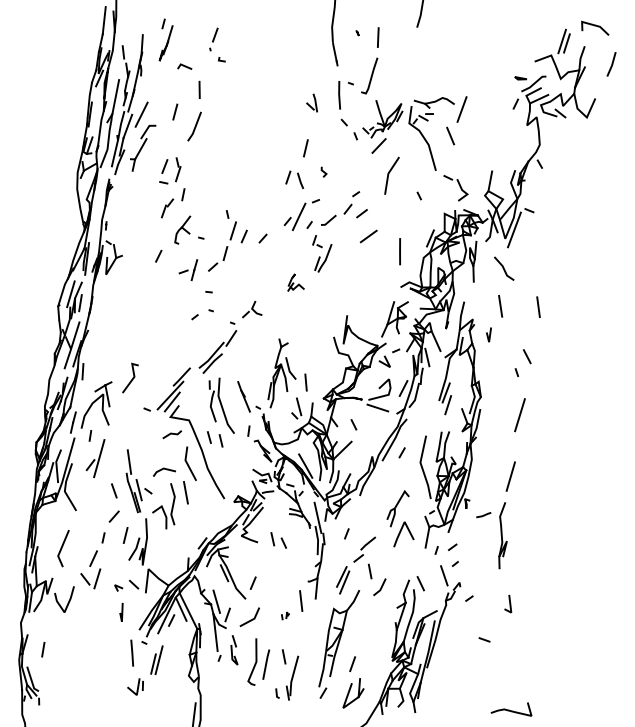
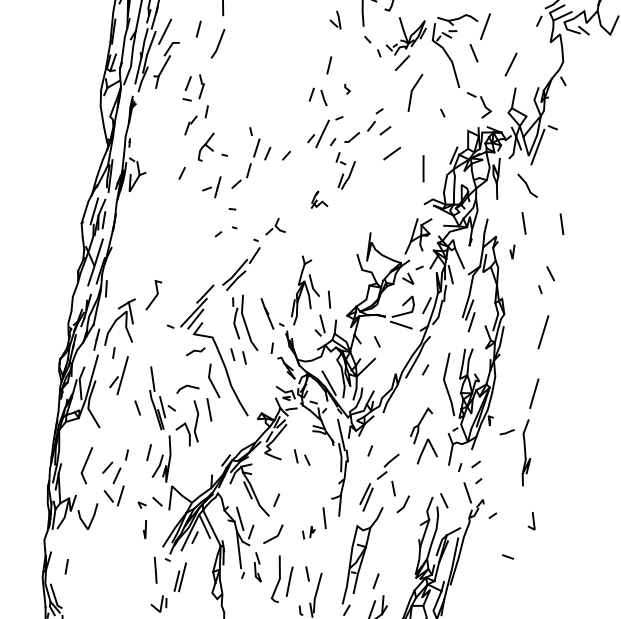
line: (487, 147) -> (510, 64), added
line: (113, 516) -> (106, 467), moved
part: (285, 615) -> (308, 532), size x1.67

